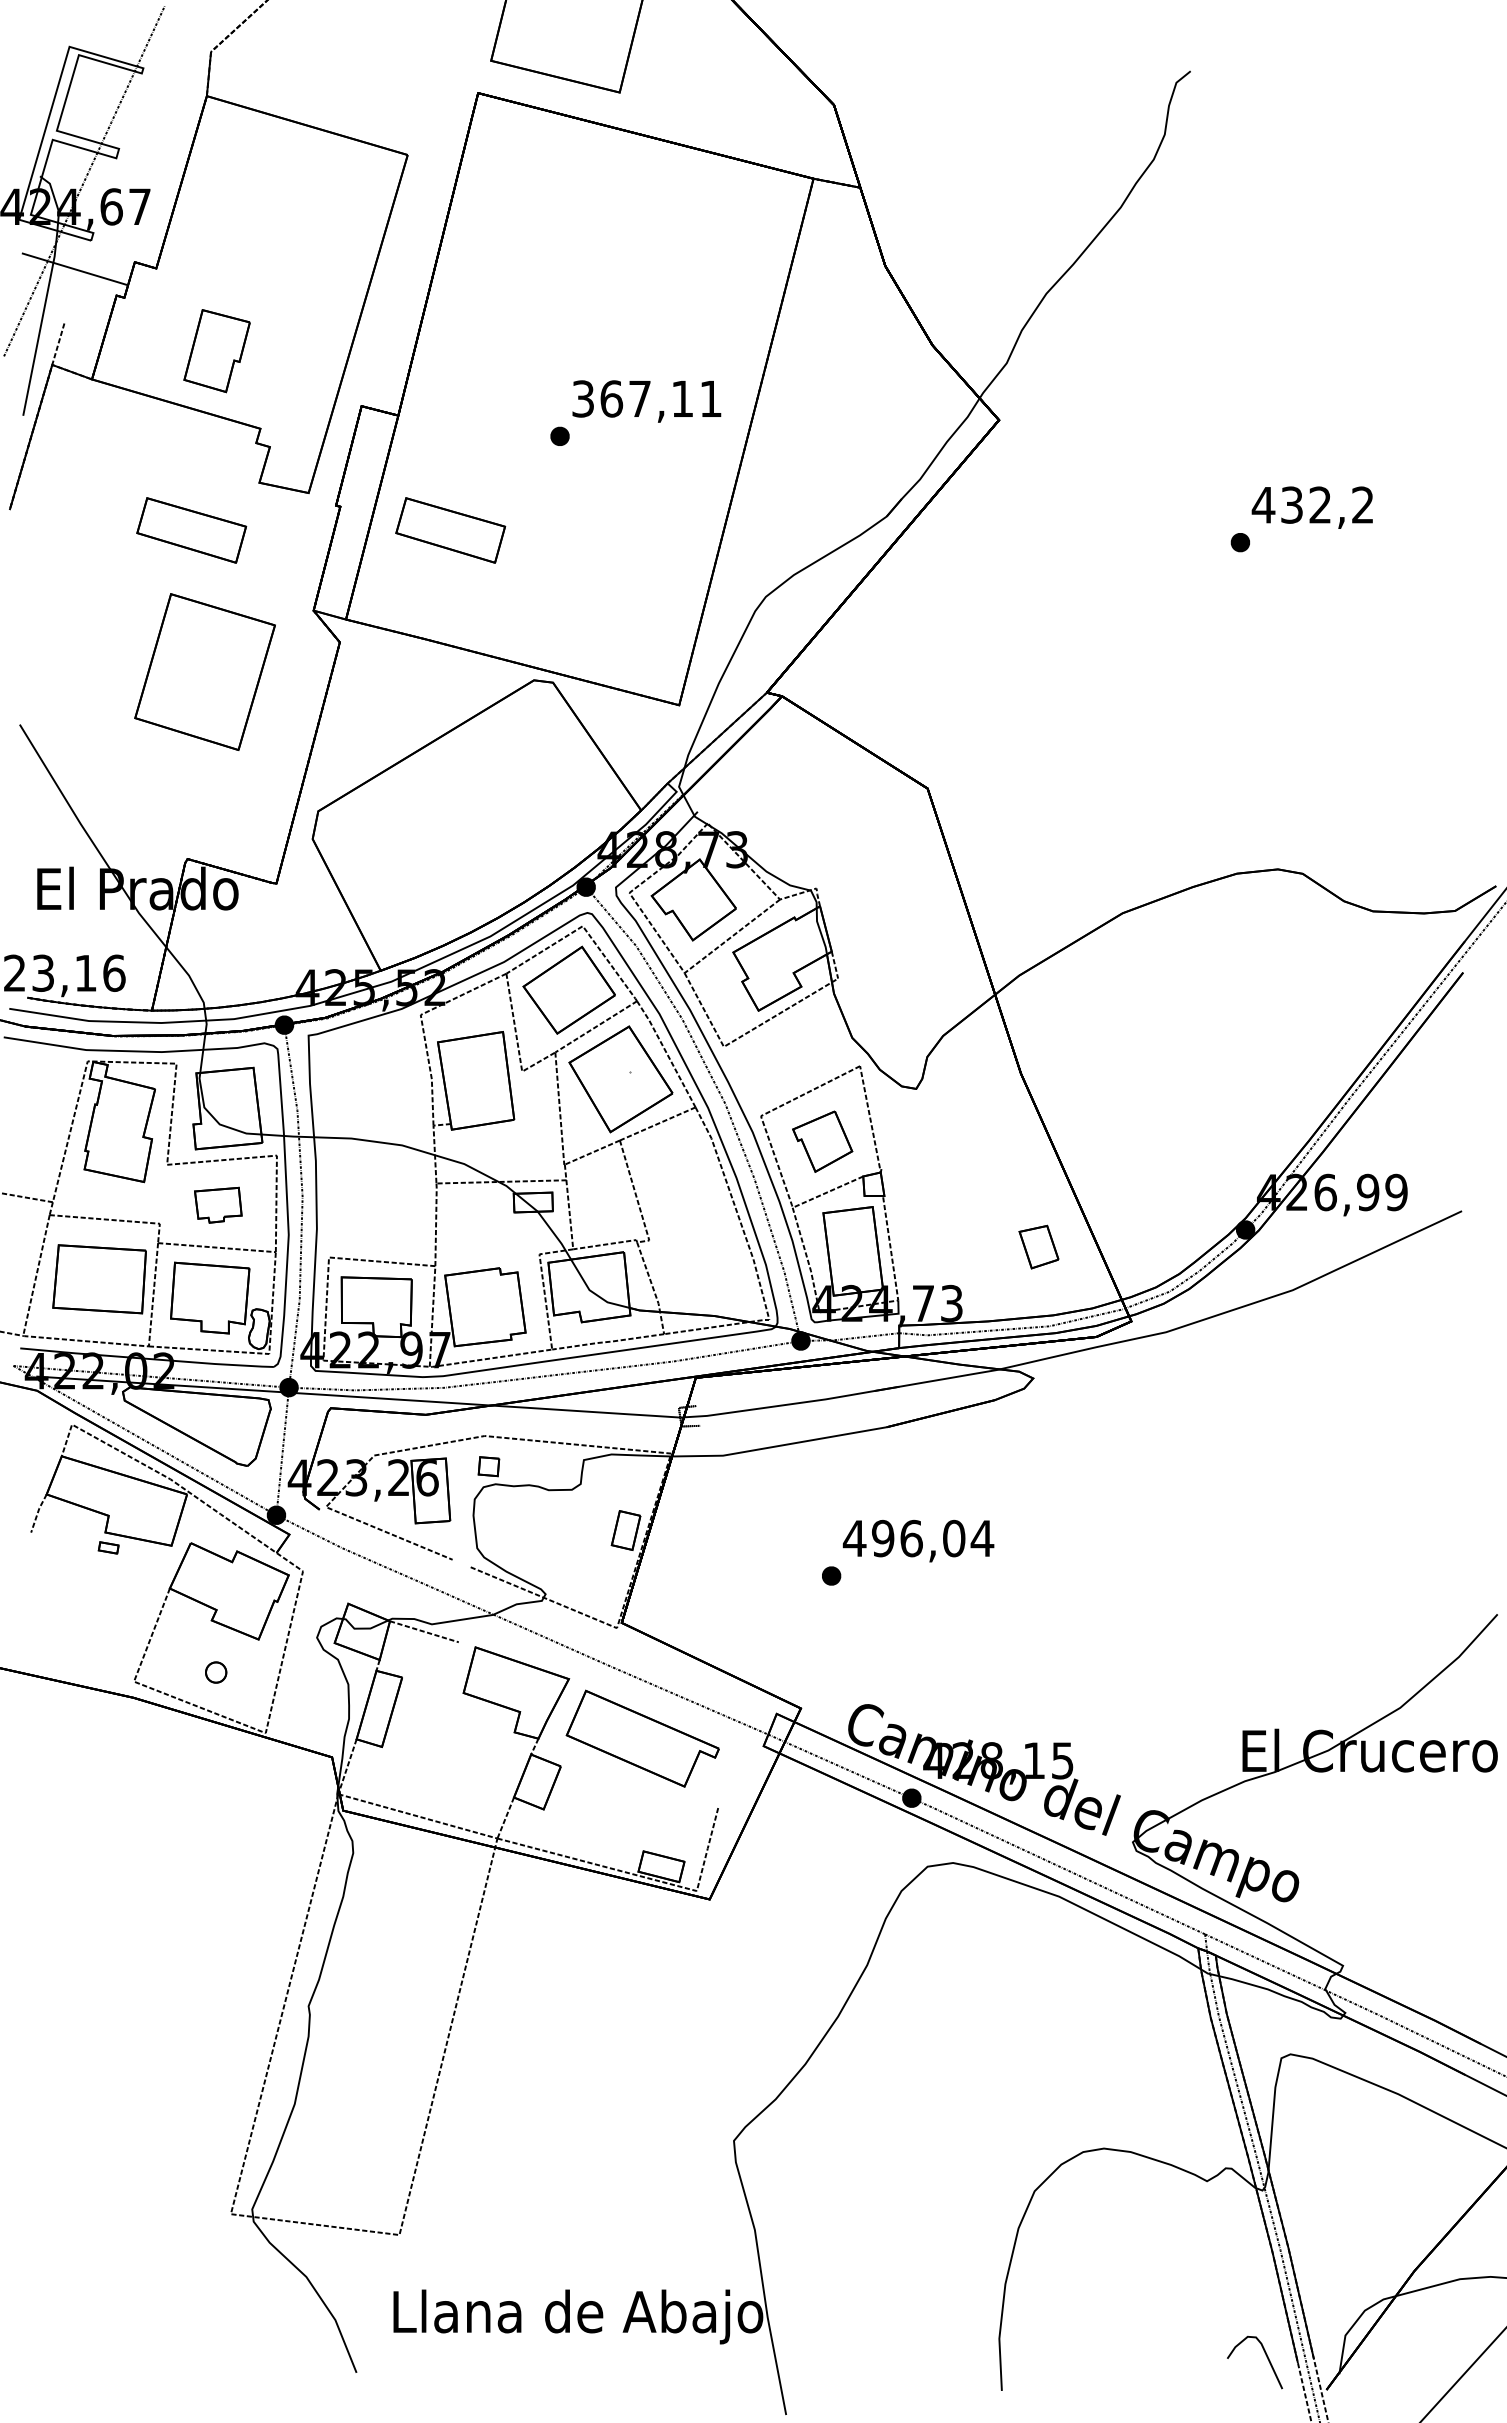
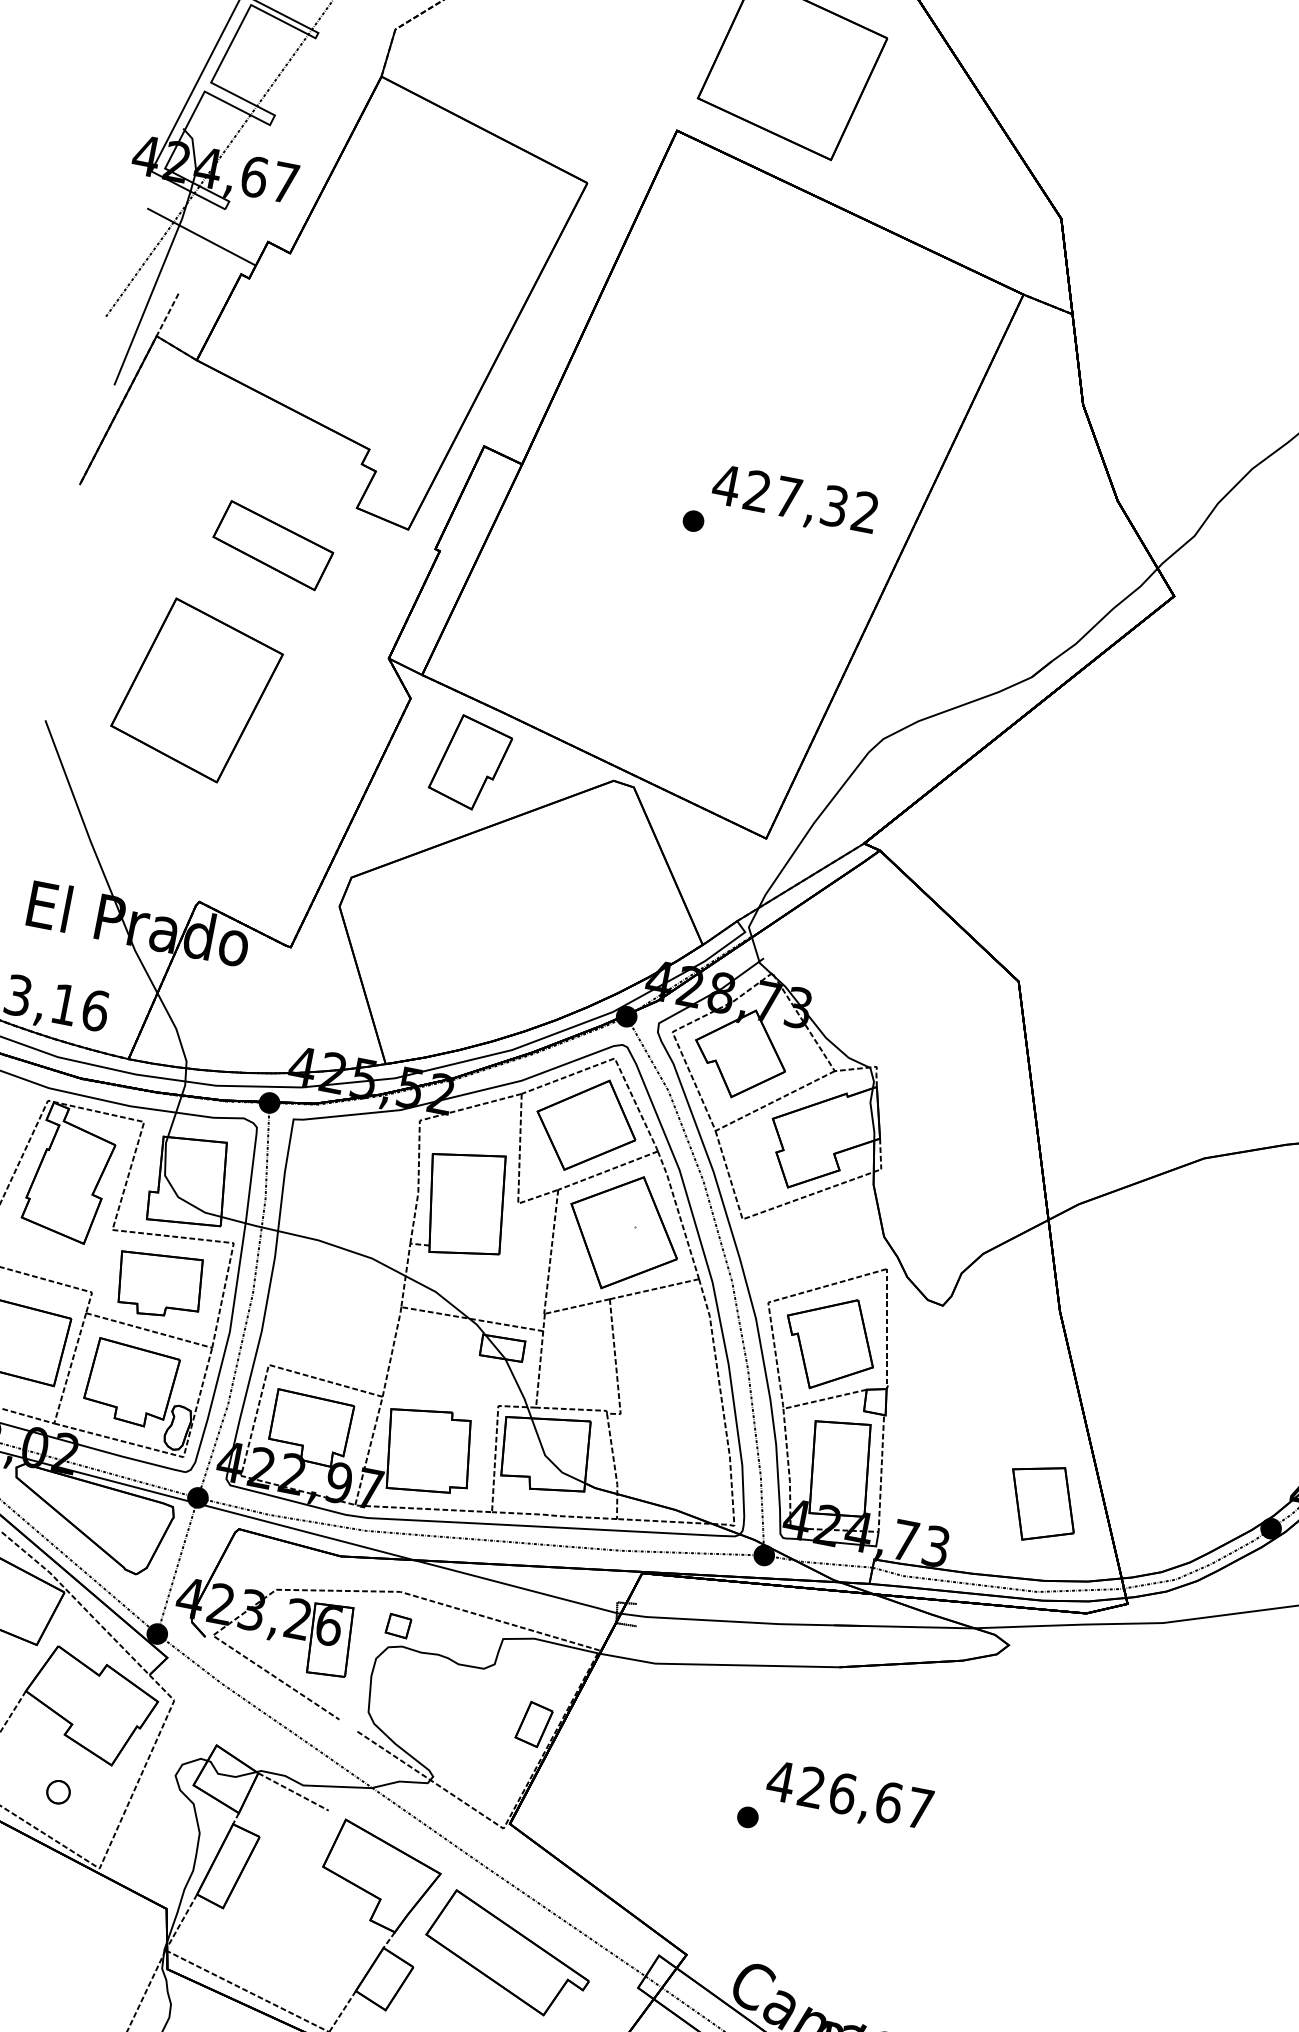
part: (216, 351) -> (469, 763), moved
text: (646, 398) -> (795, 498), 367,11 -> 427,32
part: (450, 530) -> (554, 600), removed
part: (204, 671) -> (196, 689), moved
part: (822, 1141) -> (829, 1343), size x1.43
part: (218, 1205) -> (159, 1285), size x1.67
part: (1038, 1246) -> (1042, 1502), size x1.67
text: (933, 1538) -> (866, 1798), 496,04 -> 426,67

